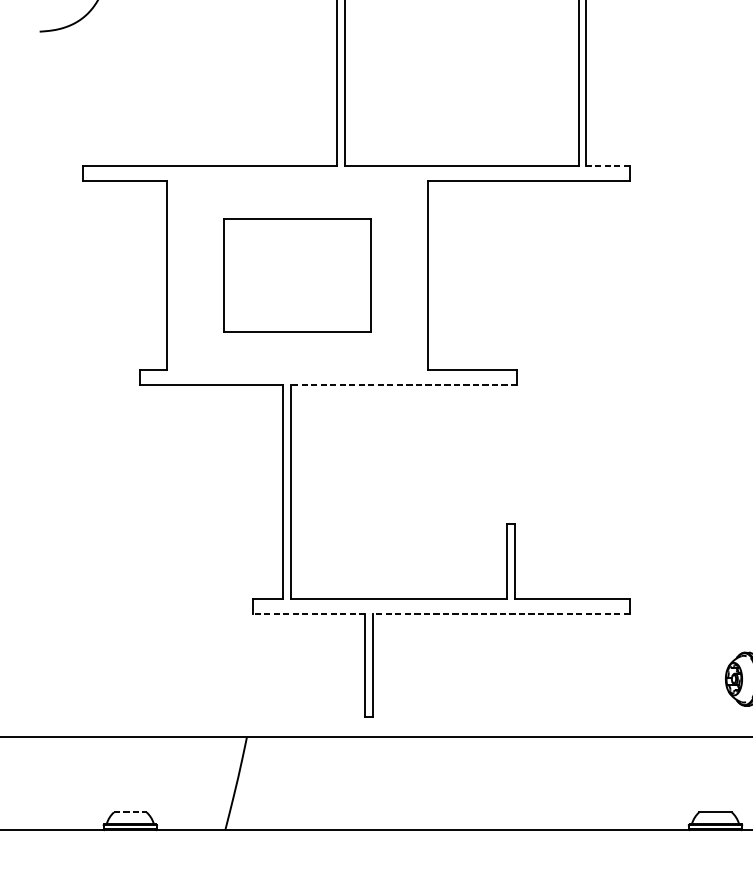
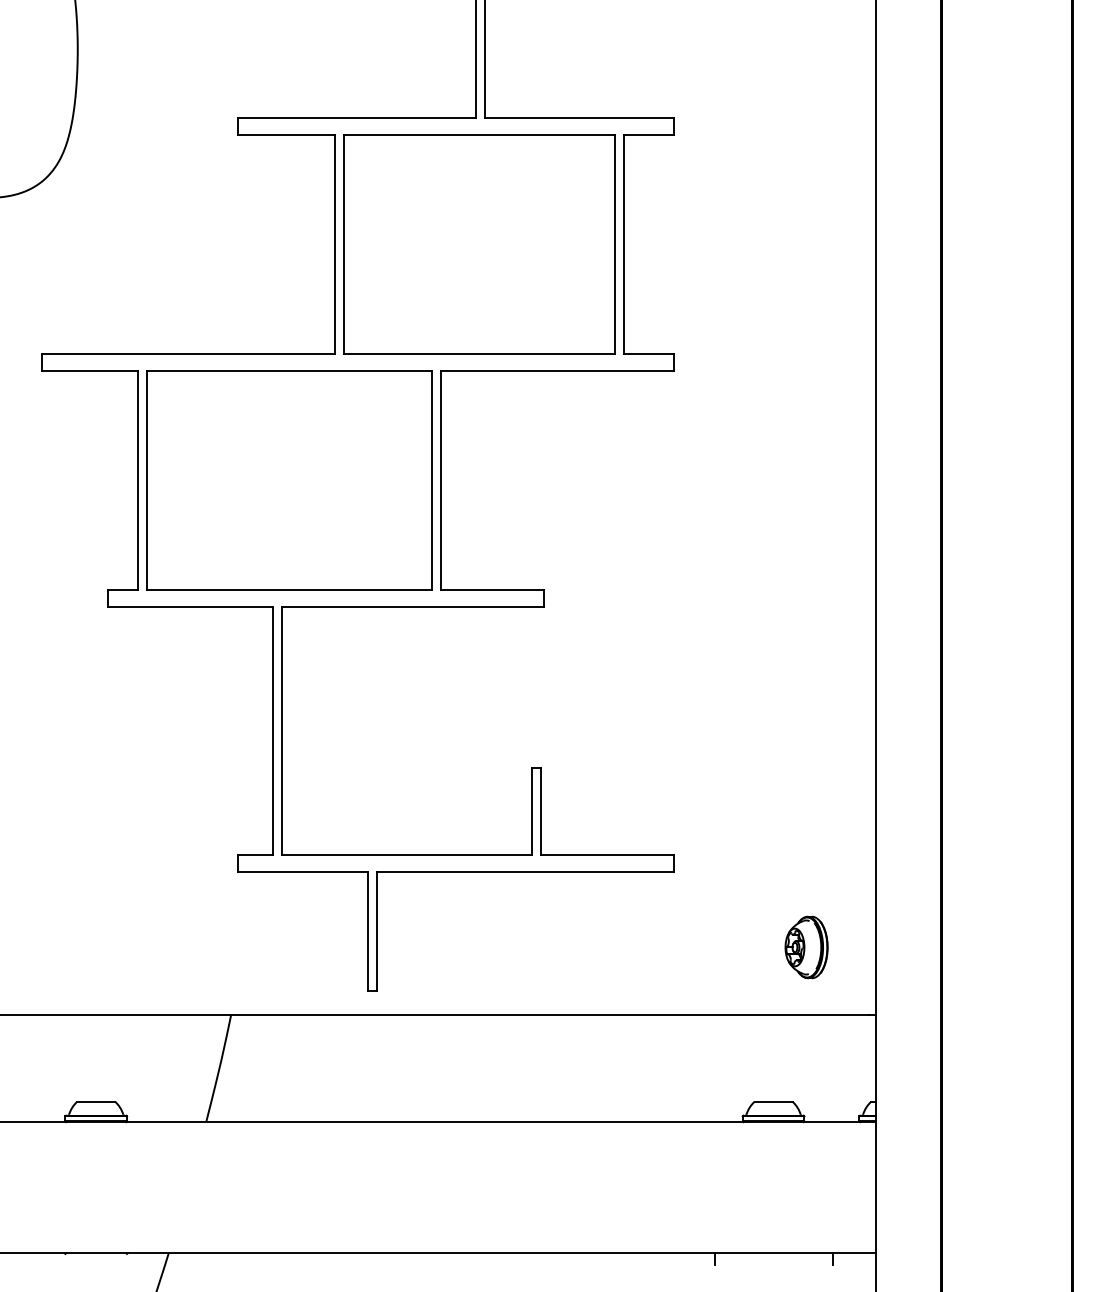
line: (607, 166) -> (648, 353), dashed -> solid
part: (297, 275) -> (289, 480), size x1.67
line: (403, 385) -> (412, 607), dashed -> solid
line: (309, 614) -> (303, 872), dashed -> solid
line: (501, 614) -> (525, 872), dashed -> solid
line: (130, 812) -> (96, 1101), dashed -> solid

